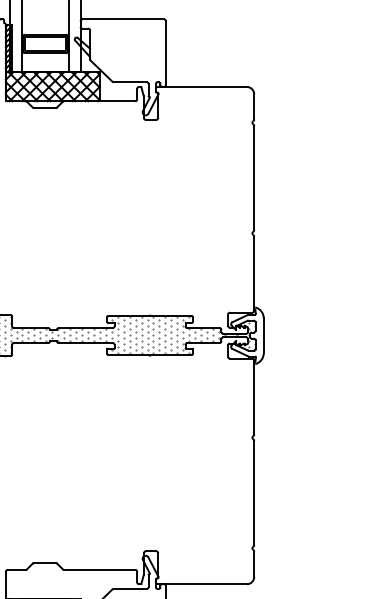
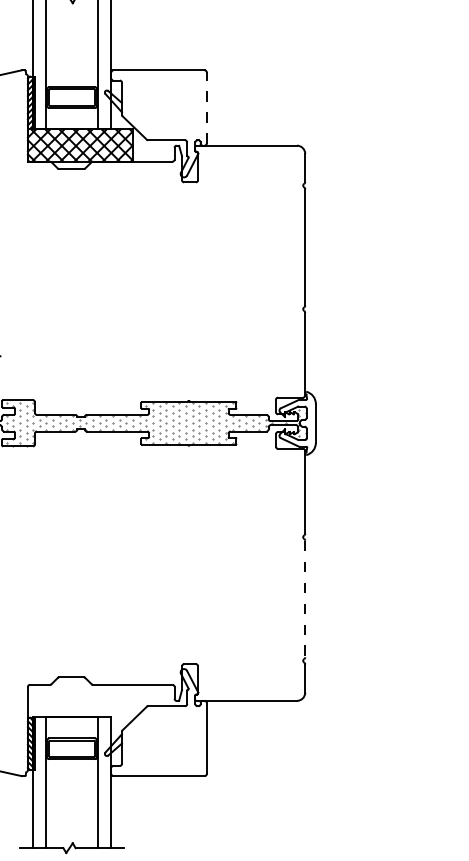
line: (165, 52) -> (206, 107), solid -> dashed
line: (254, 493) -> (305, 599), solid -> dashed

